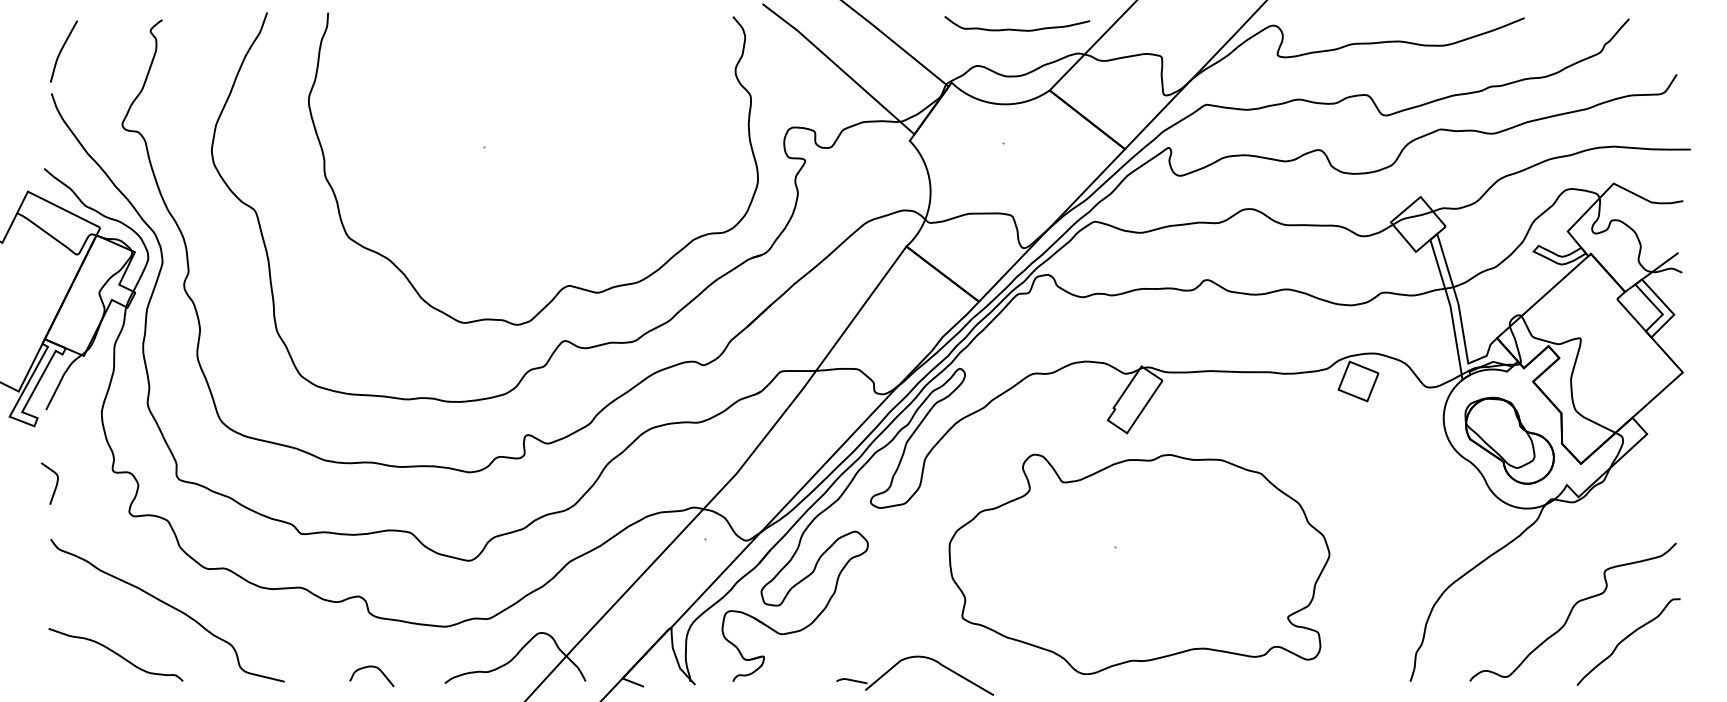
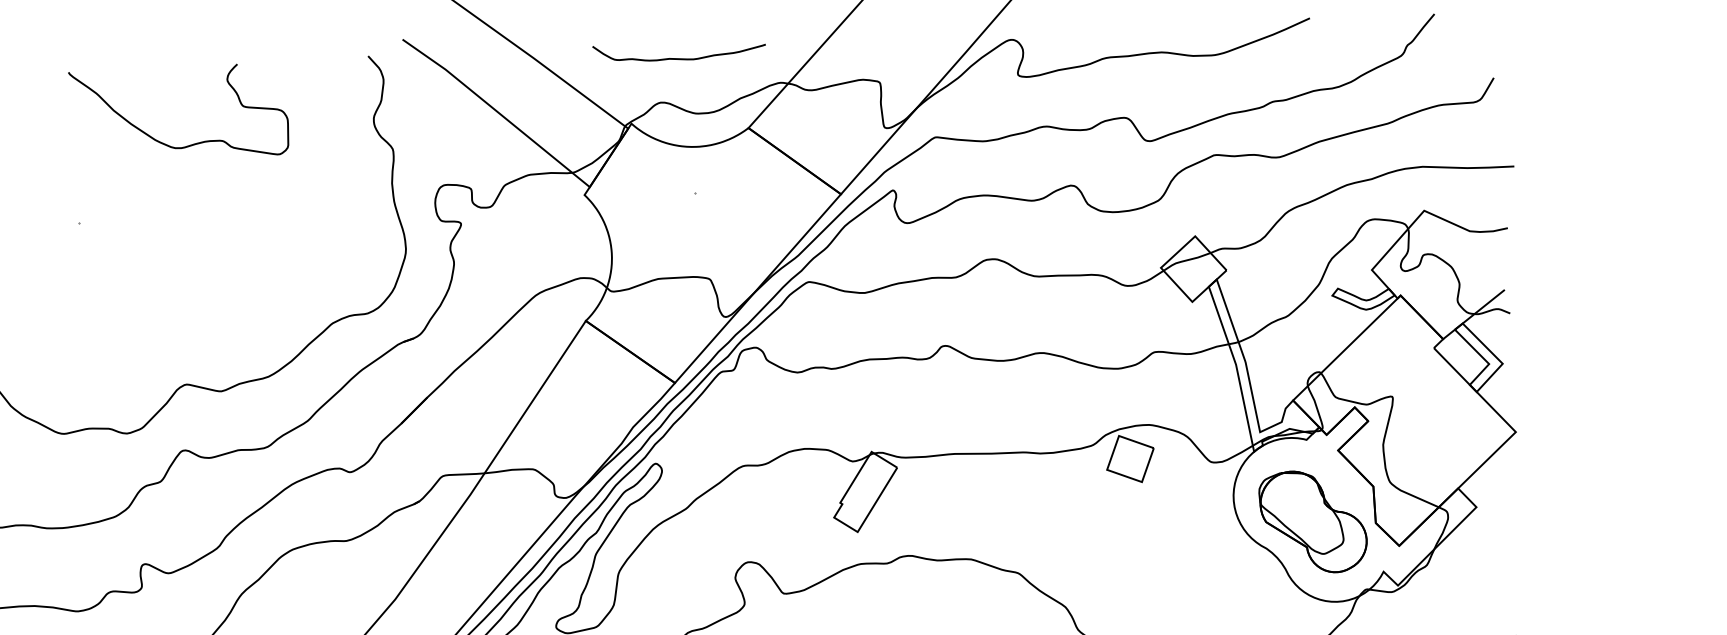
curve: (1017, 29) -> (679, 58), moved
curve: (580, 84) -> (189, 144), added

